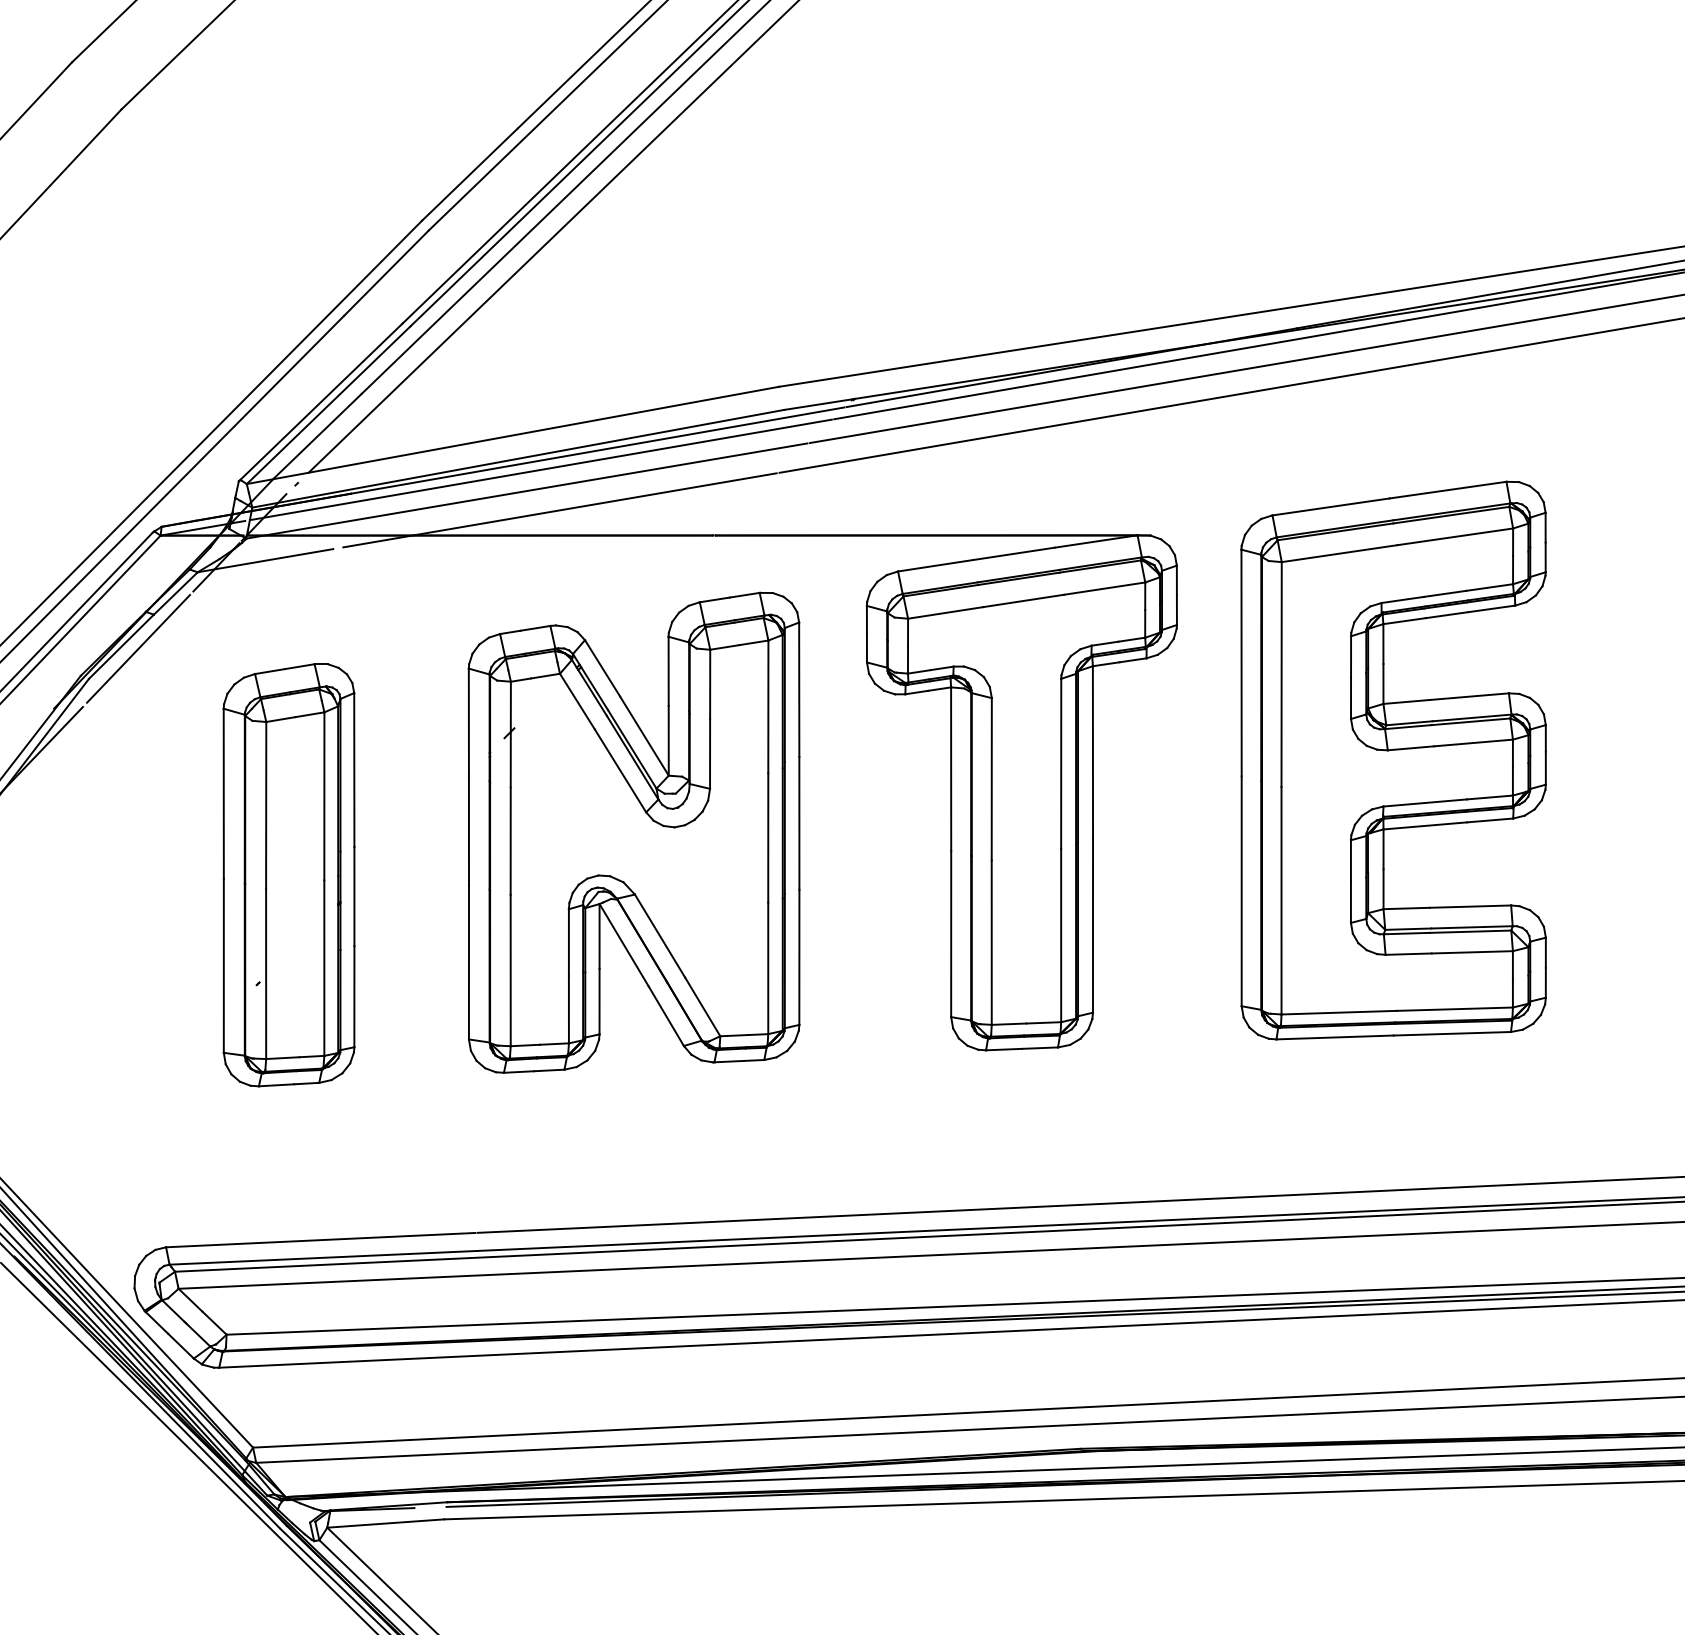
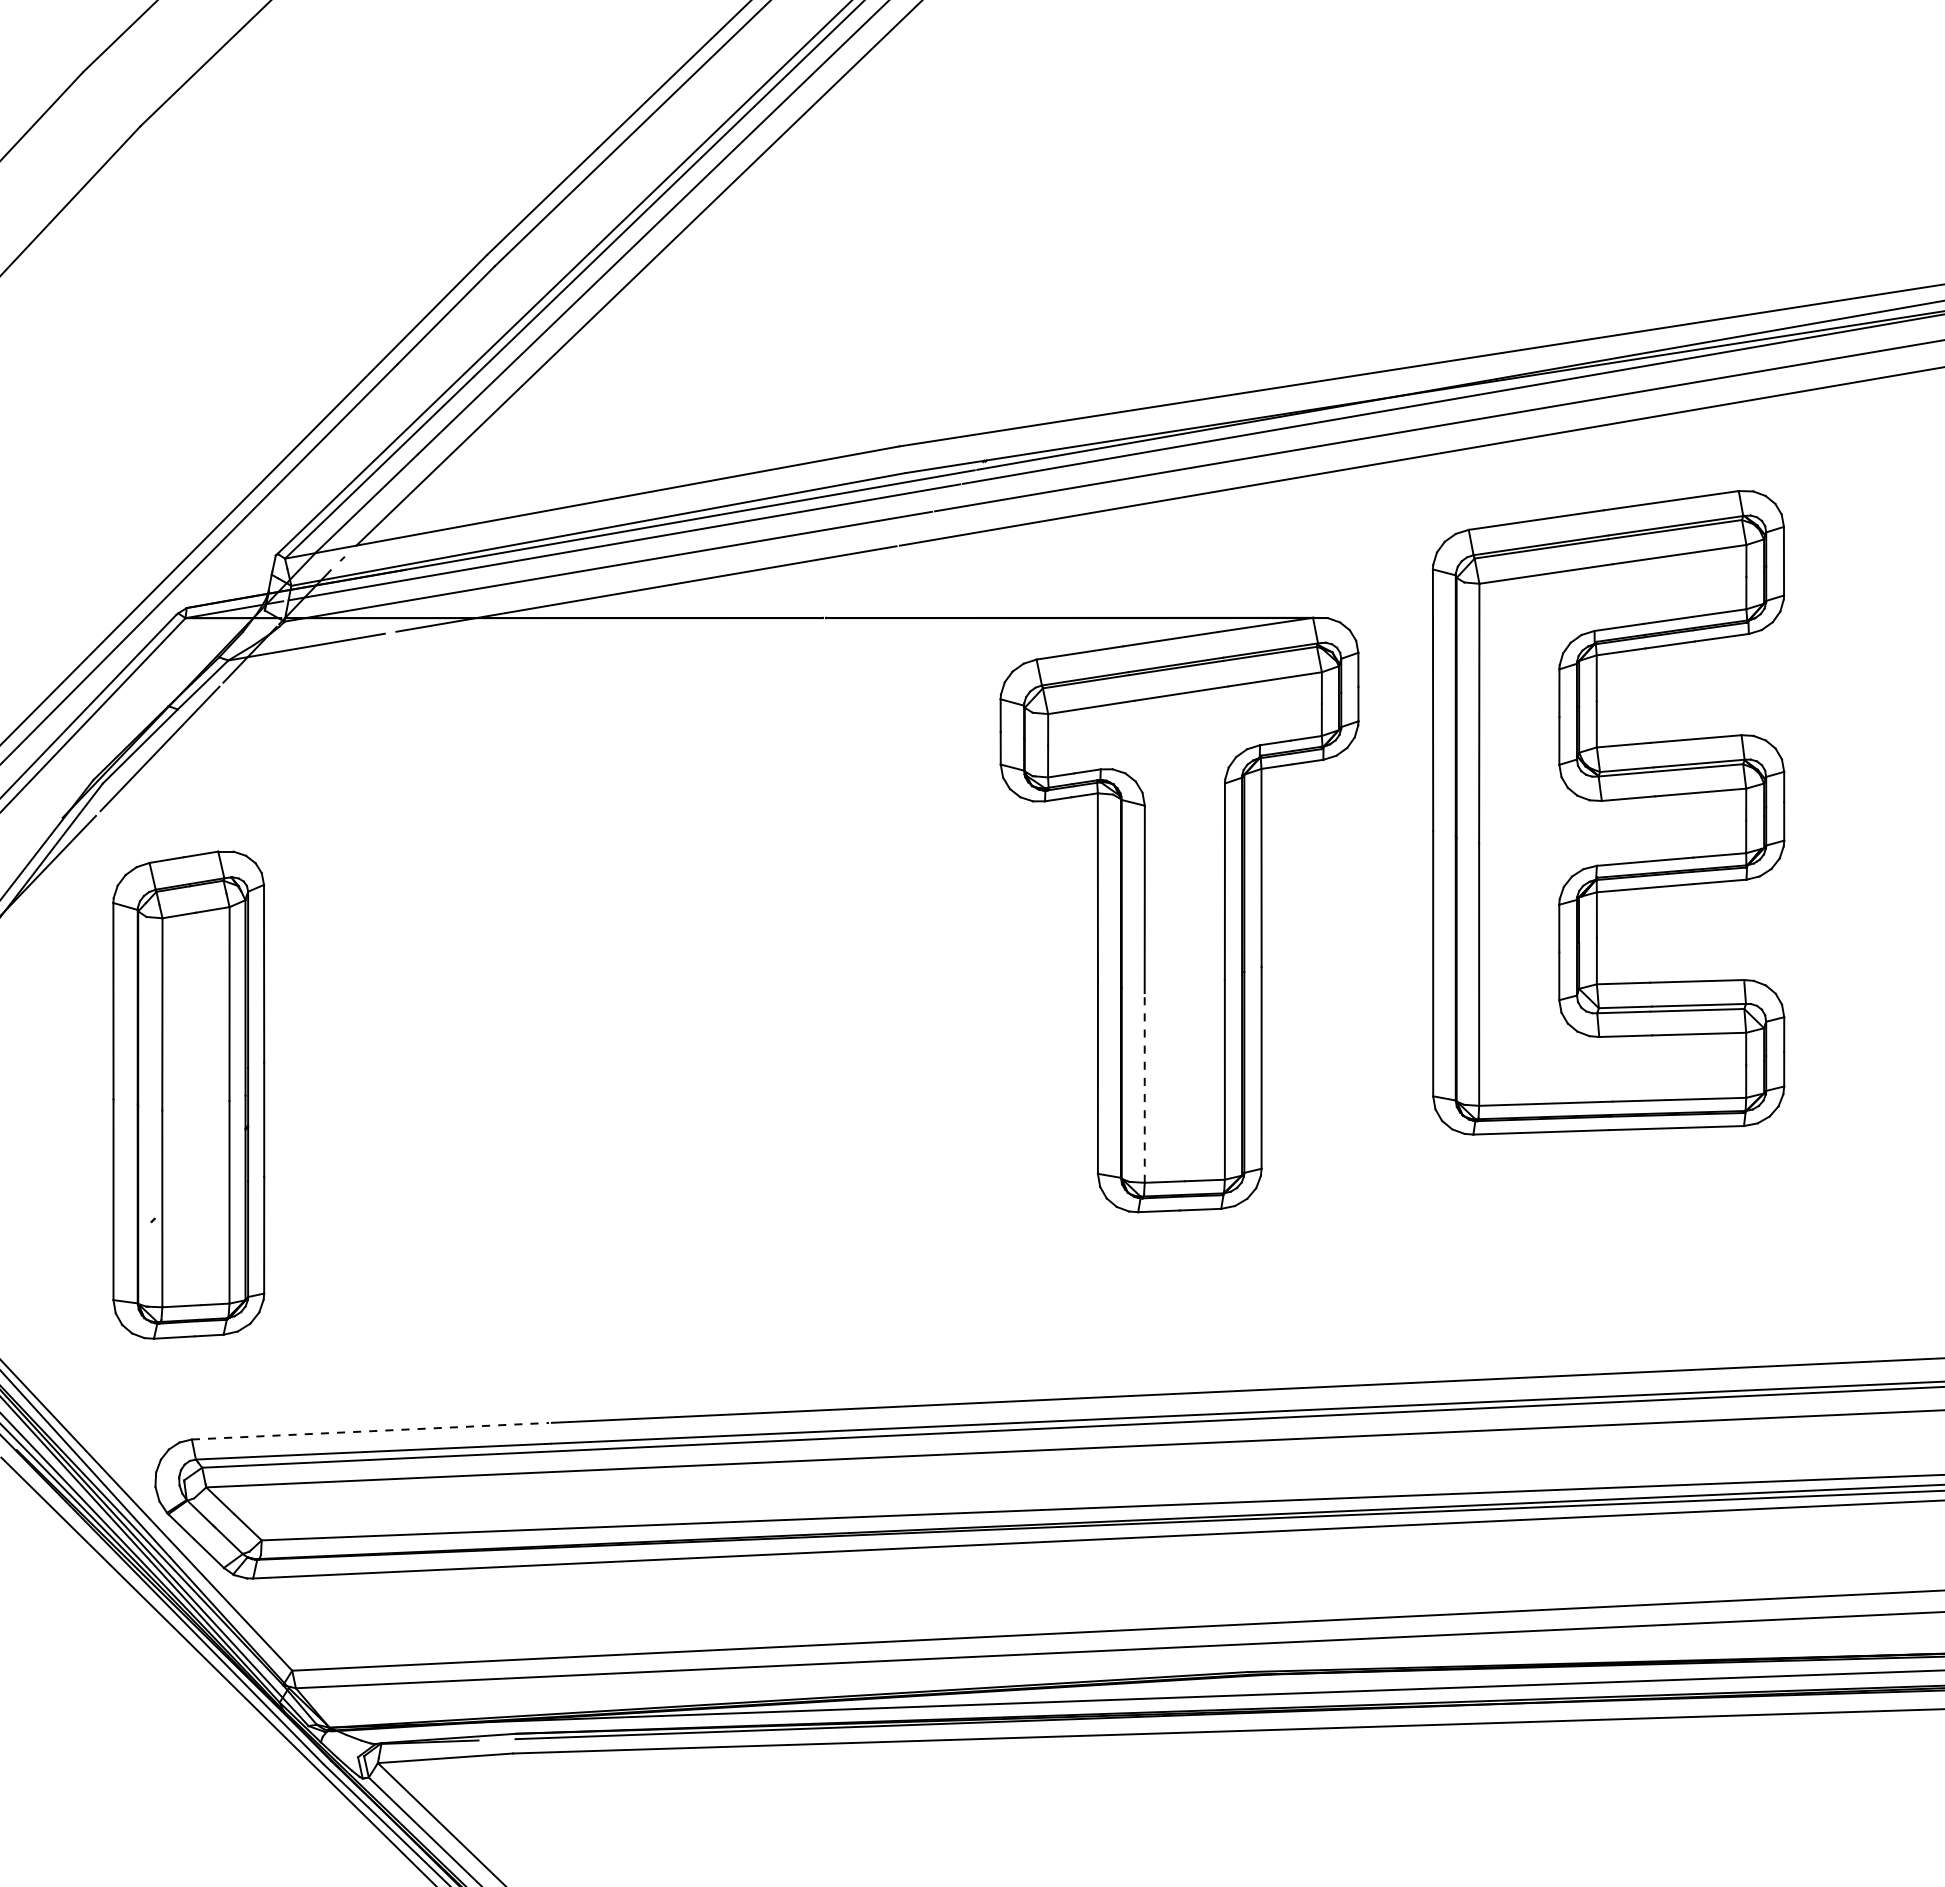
part: (1393, 760) -> (1608, 812), moved
part: (633, 833) -> (731, 961), removed
part: (288, 874) -> (188, 1094), moved
line: (991, 942) -> (1144, 1087), solid -> dashed
line: (320, 1240) -> (370, 1431), solid -> dashed

